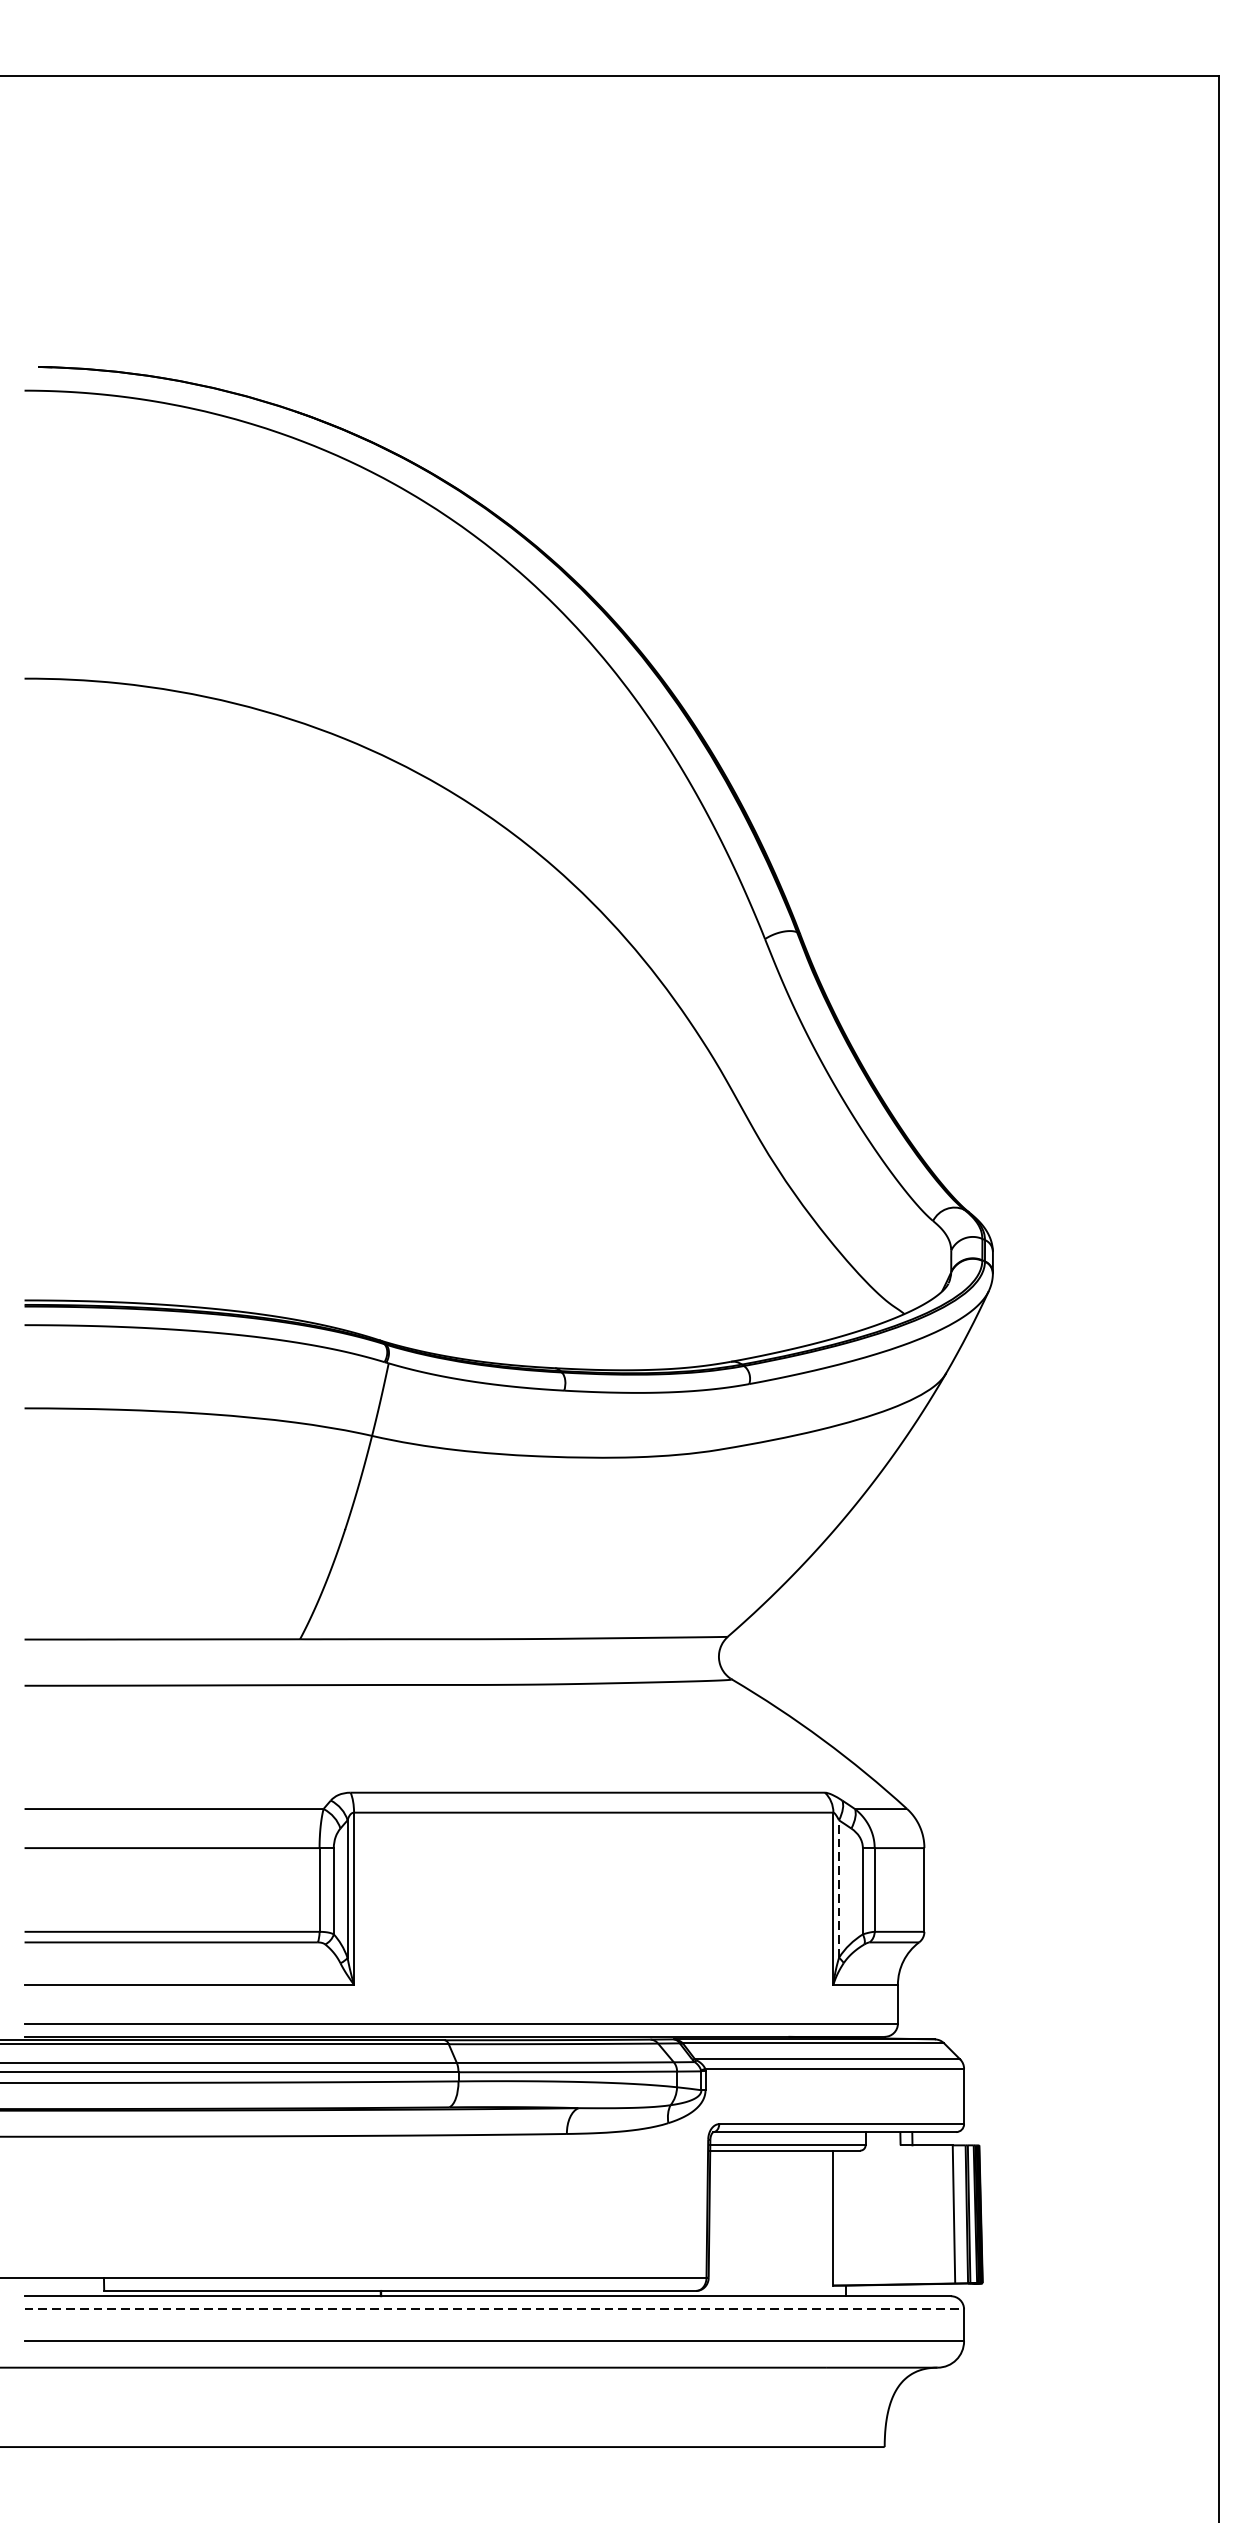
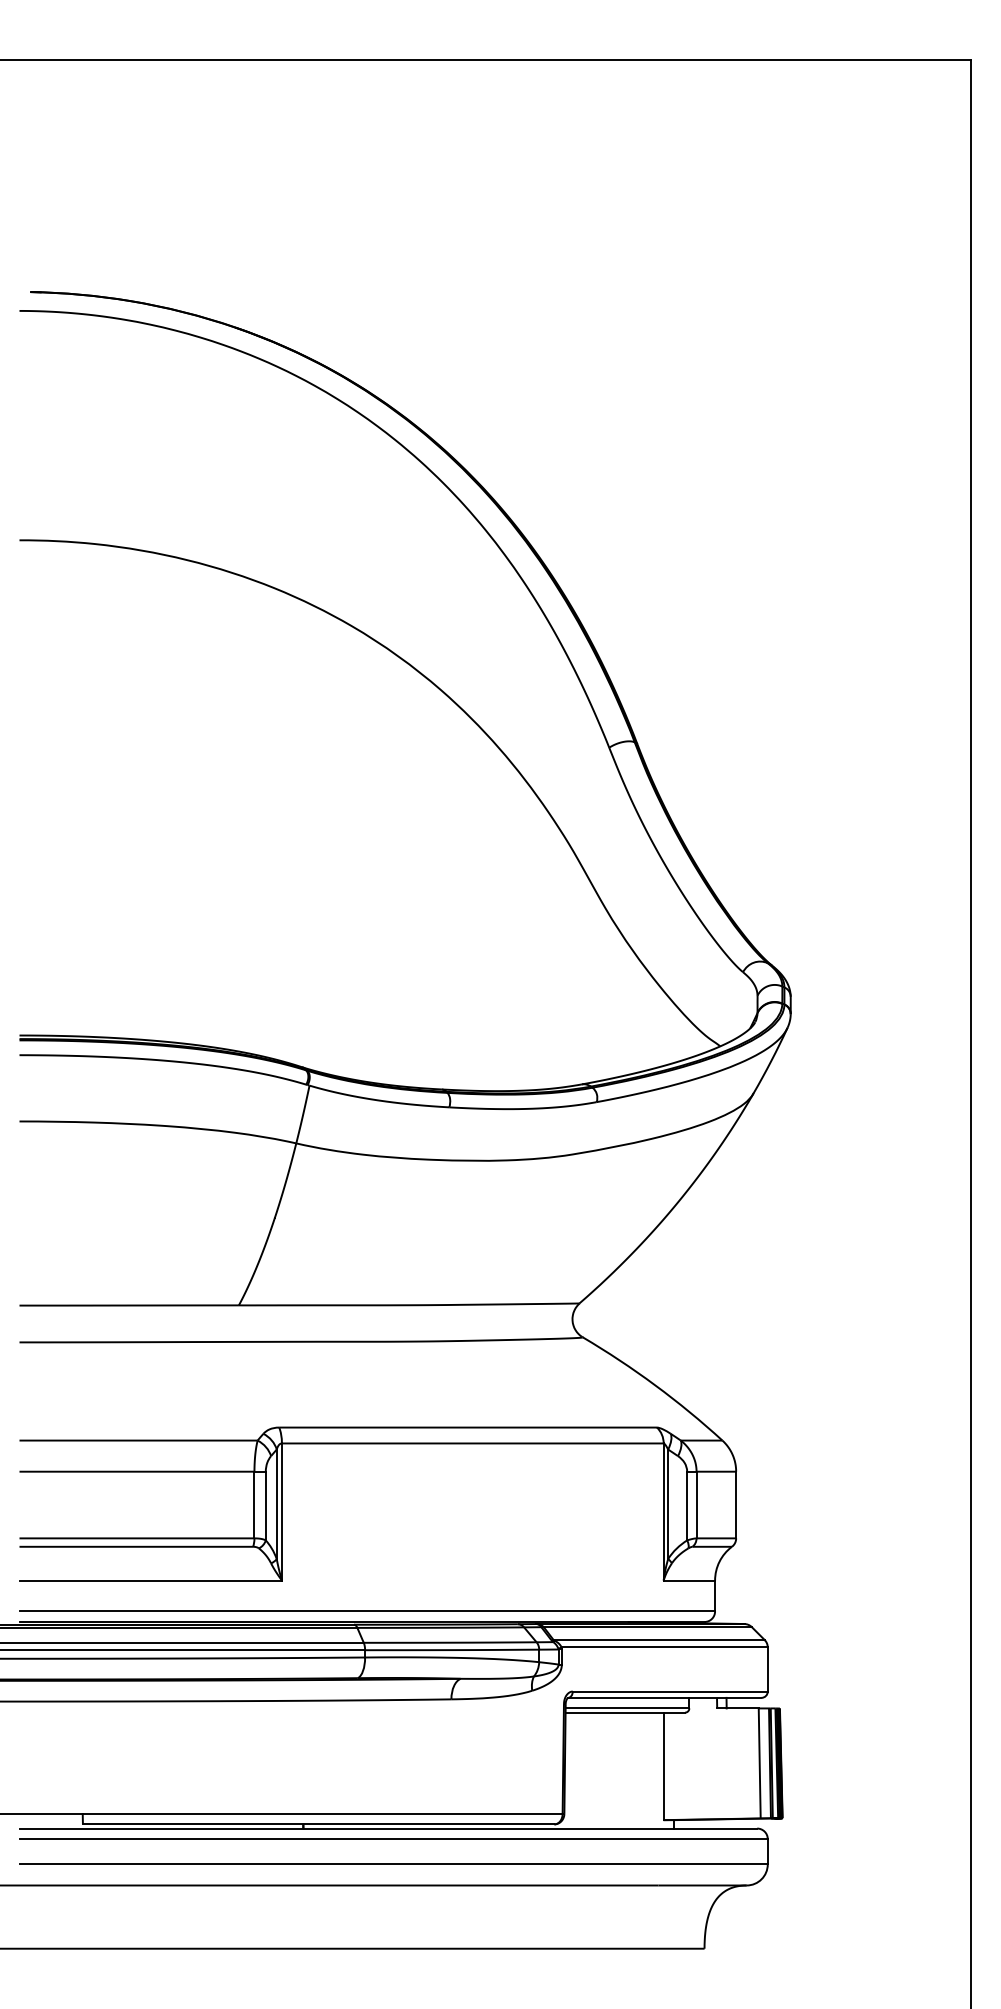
line: (839, 1889) -> (668, 1504), dashed -> solid
line: (495, 2309) -> (394, 1839), dashed -> solid

